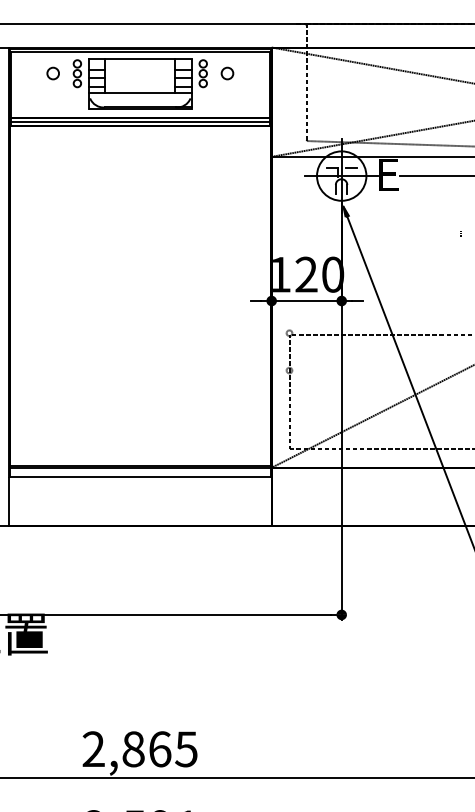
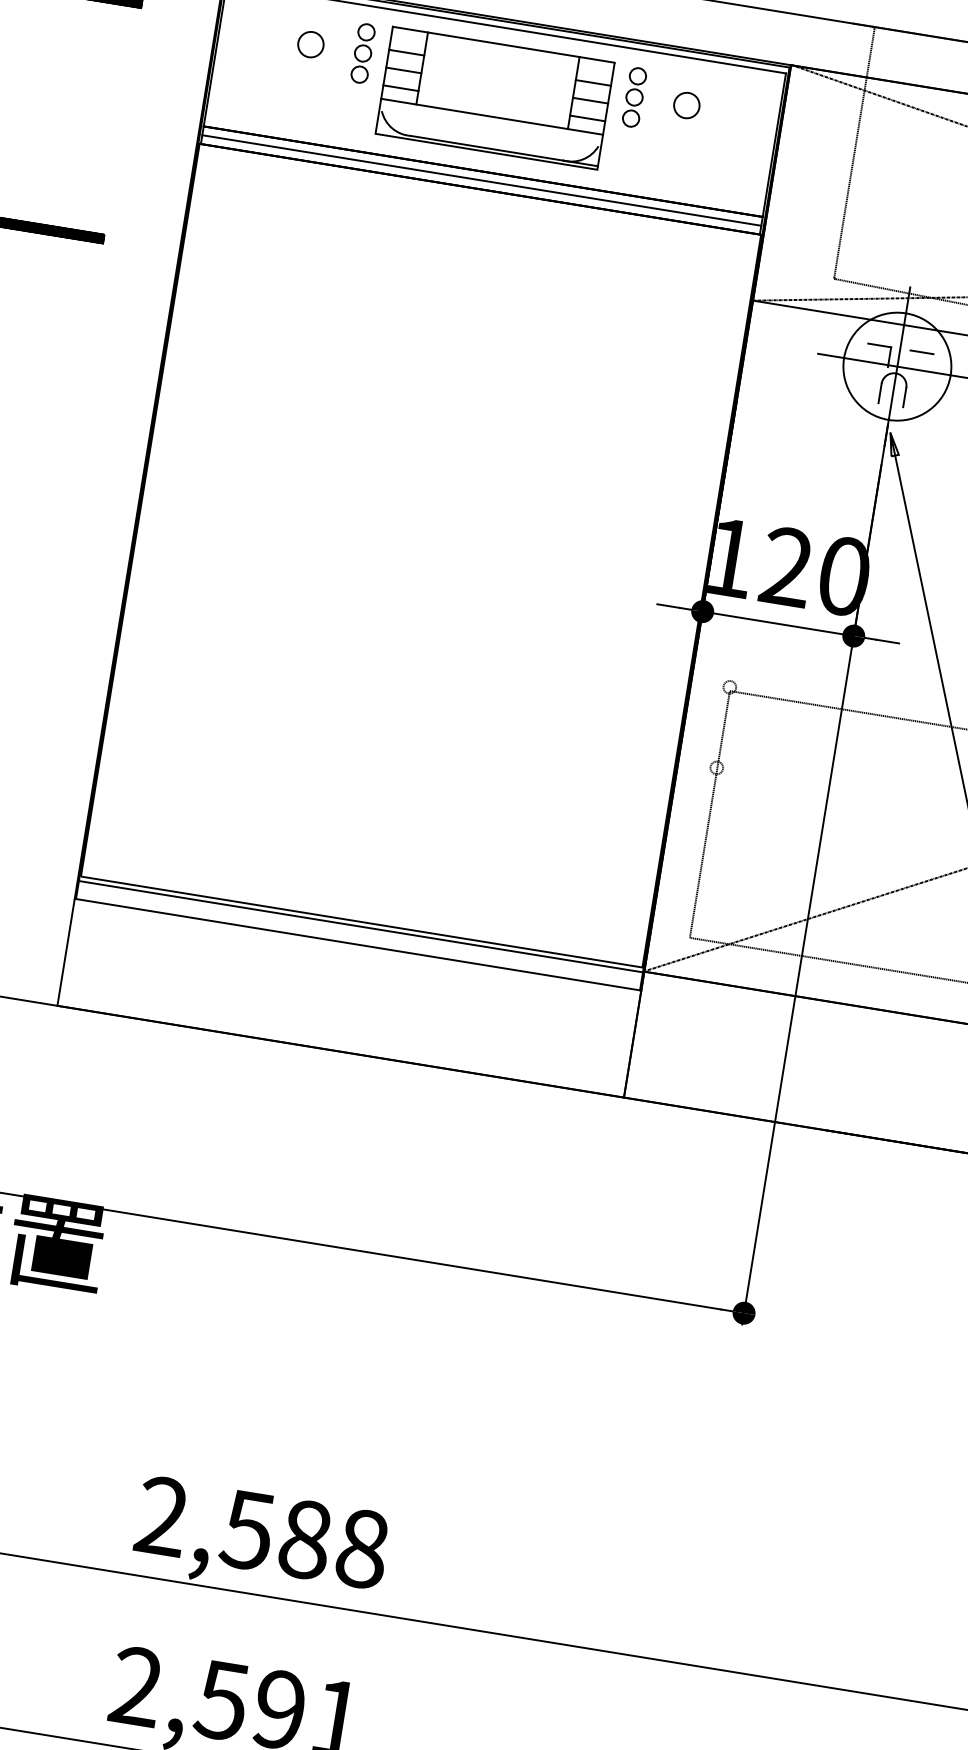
text: (159, 749) -> (304, 1539), 2,865 -> 2,588

